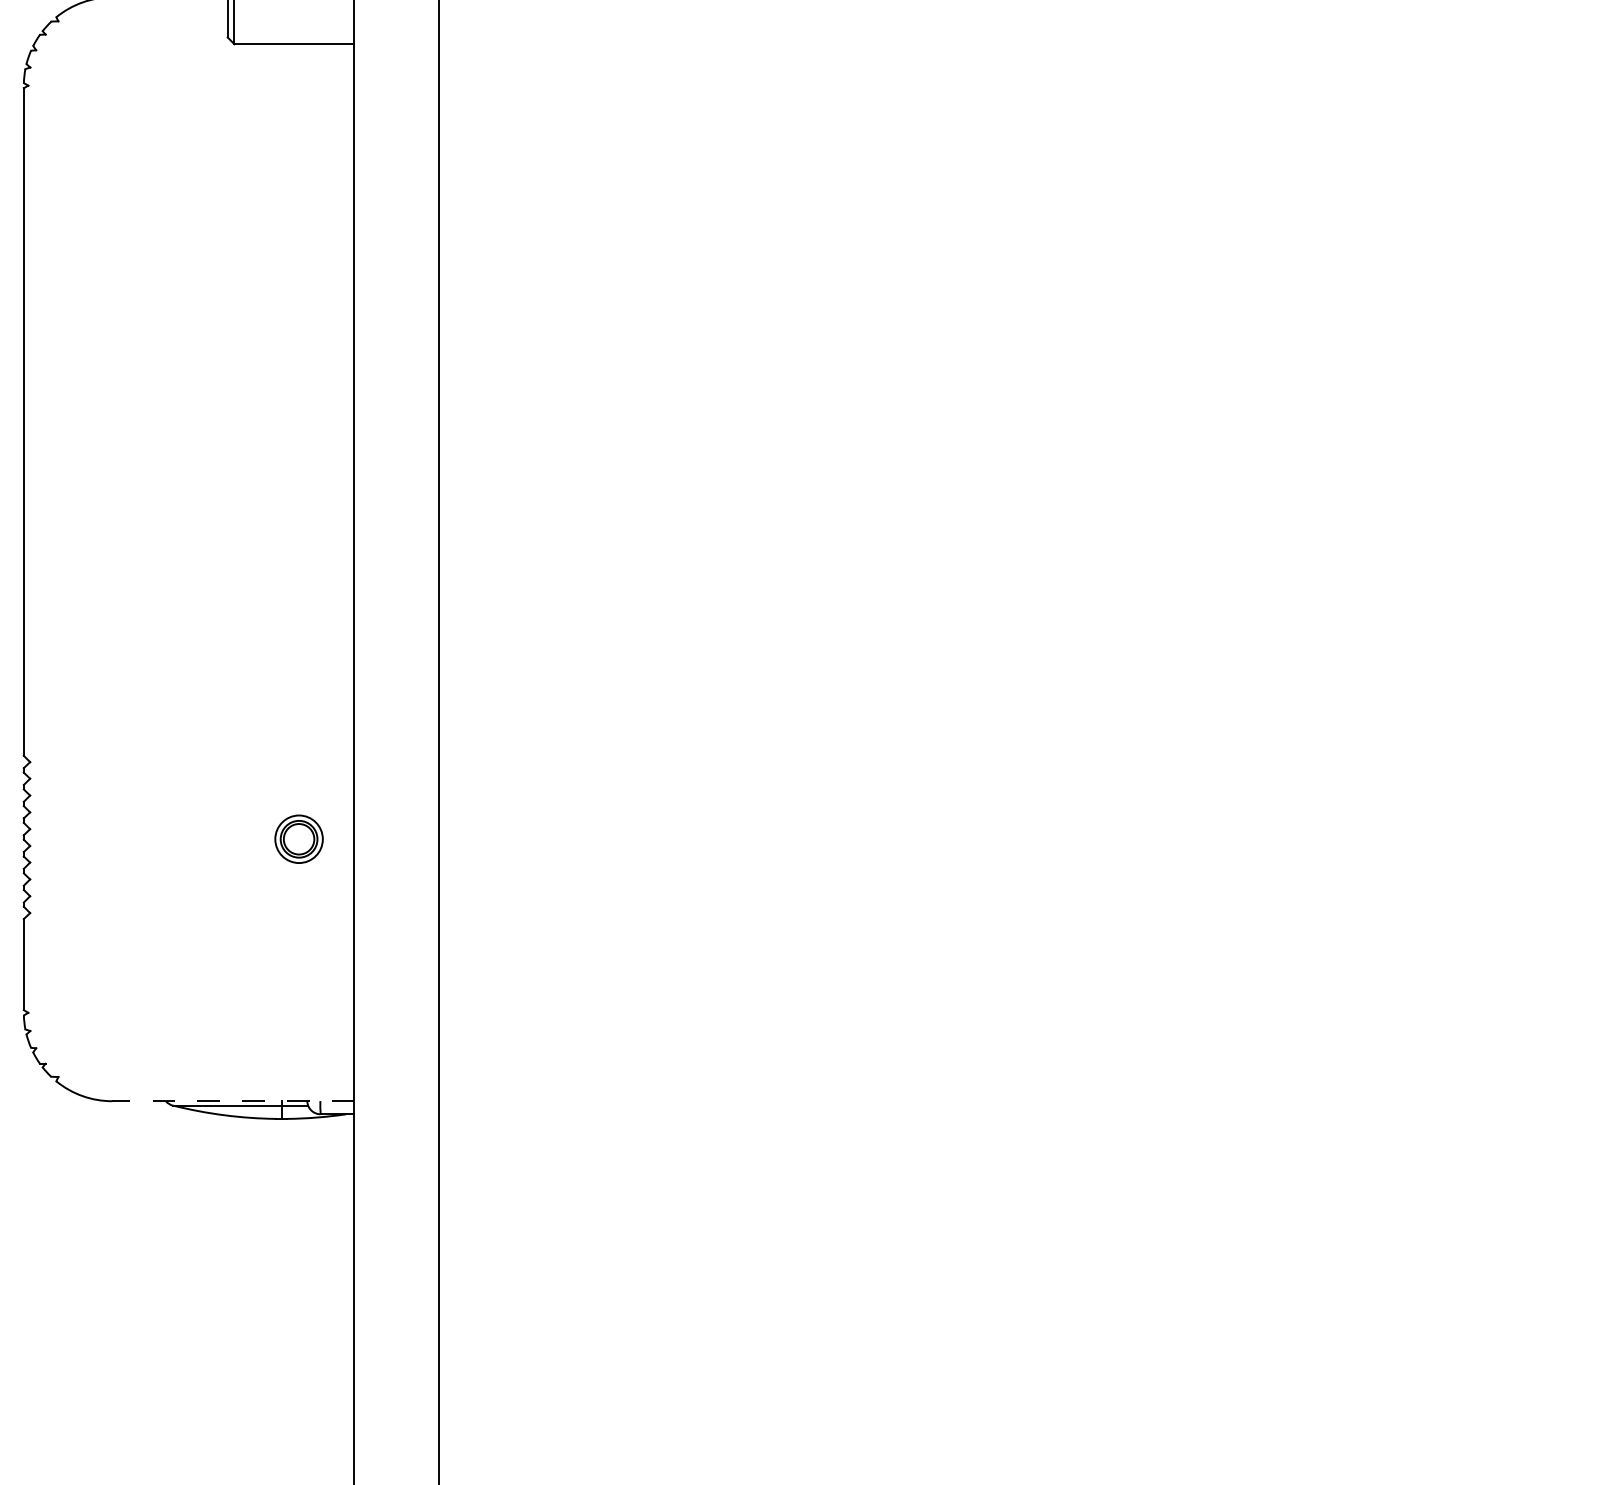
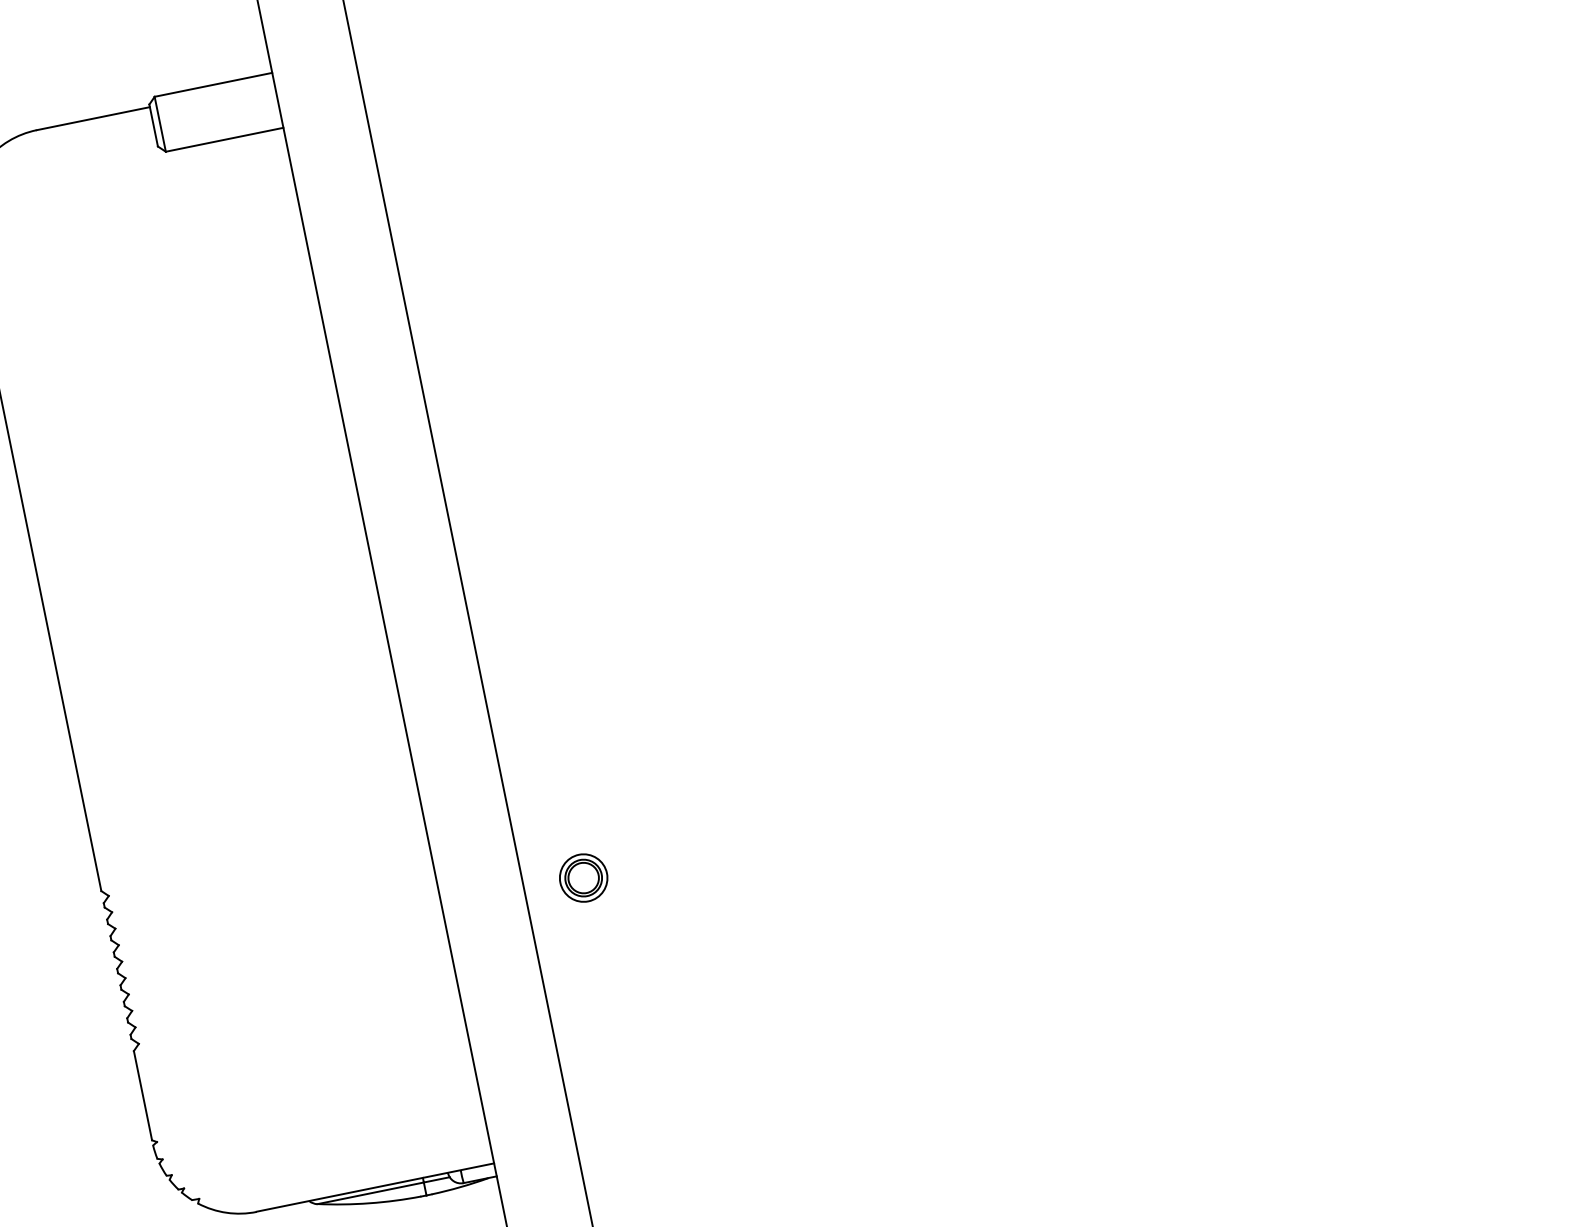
part: (298, 838) -> (582, 877), moved
line: (232, 1101) -> (374, 1188), dashed -> solid

